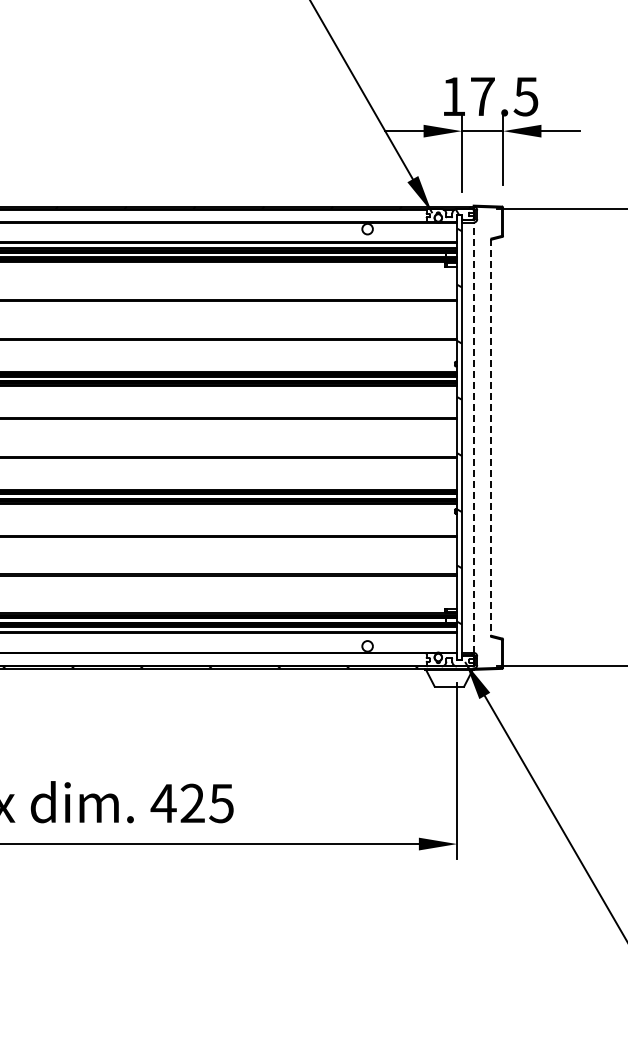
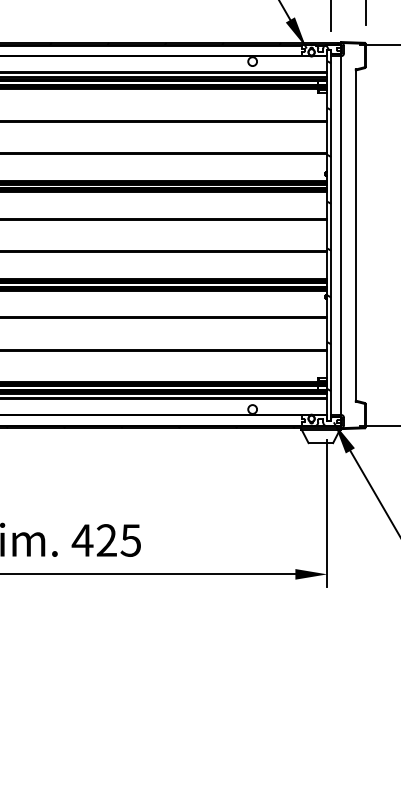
line: (473, 437) -> (340, 235), dashed -> solid
line: (491, 438) -> (355, 236), dashed -> solid

